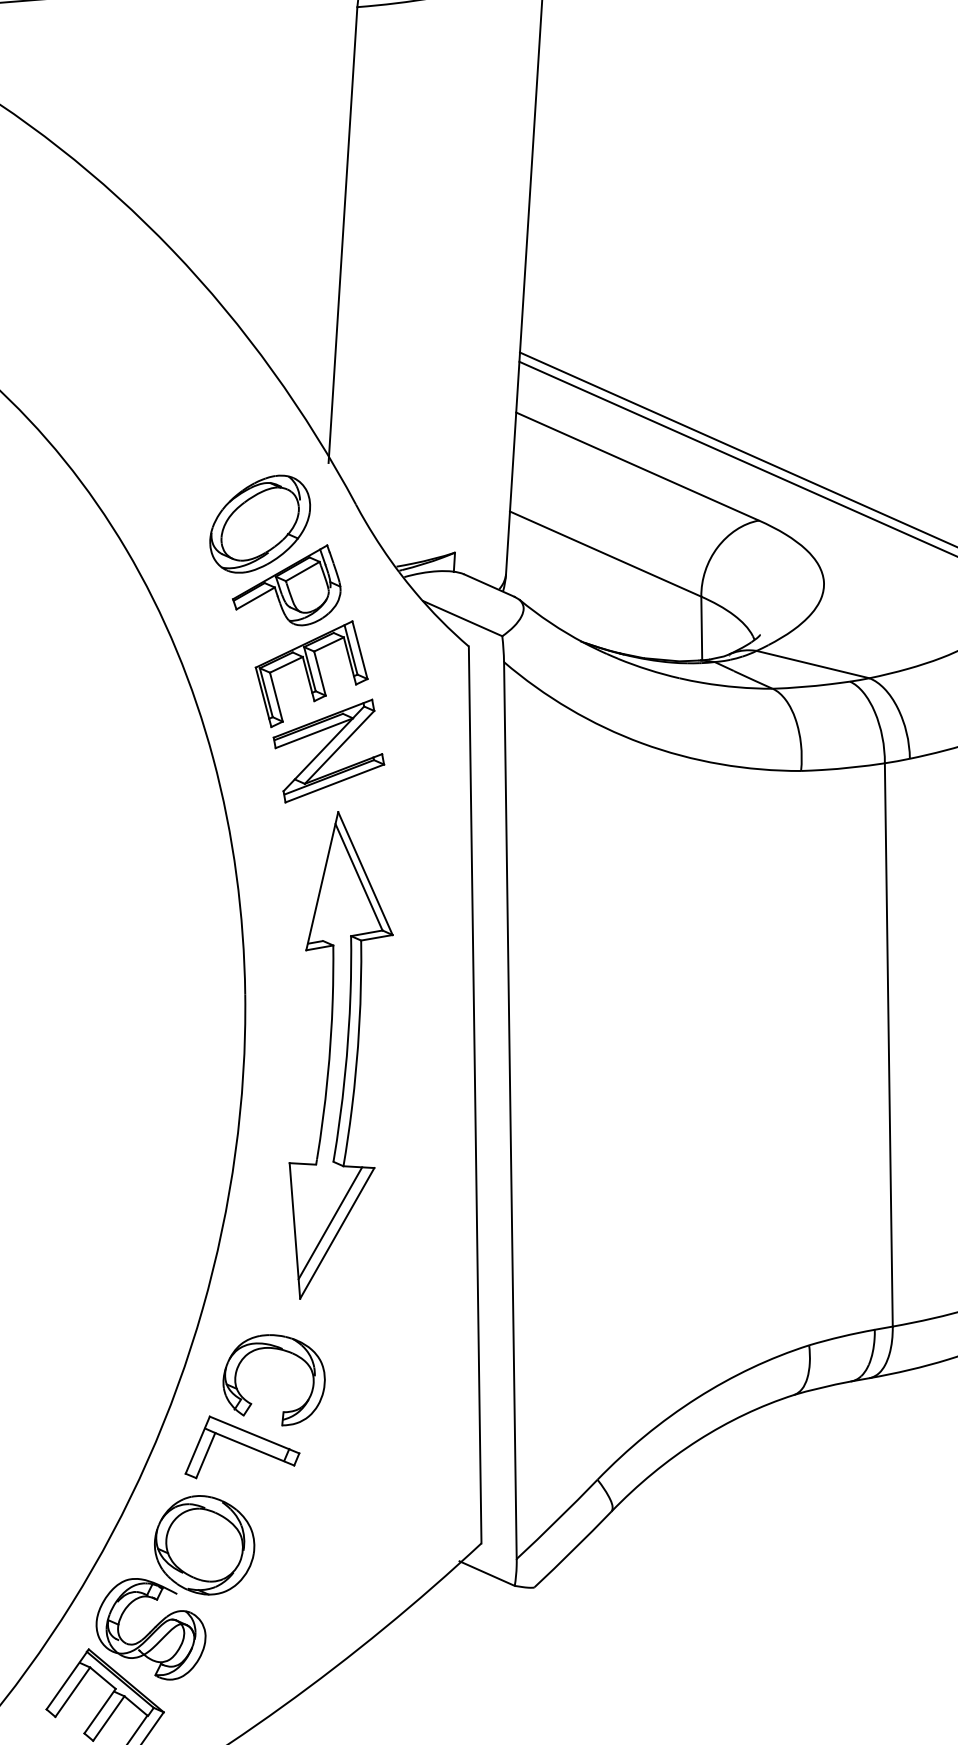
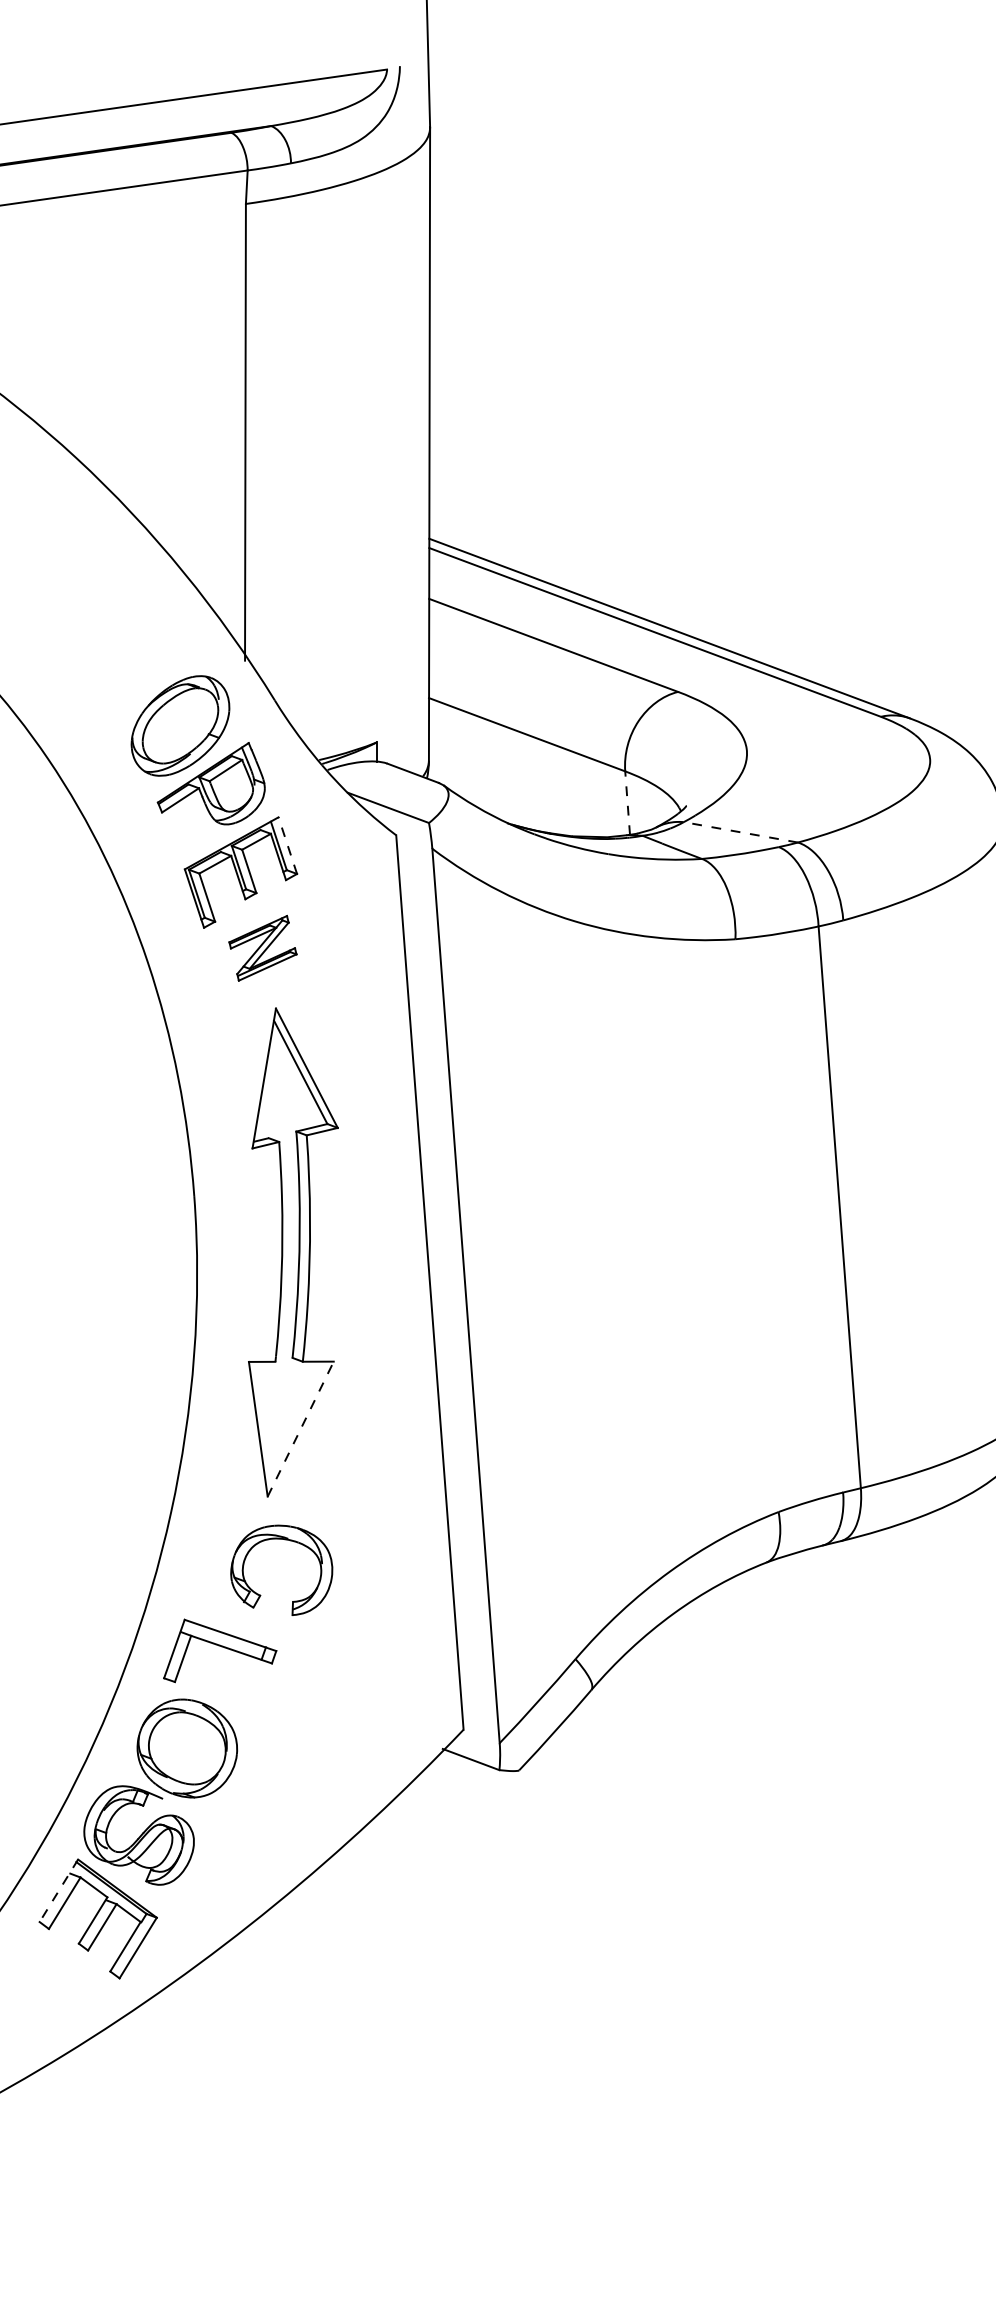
line: (701, 628) -> (627, 803), solid -> dashed
line: (359, 650) -> (287, 845), solid -> dashed
line: (812, 664) -> (740, 832), solid -> dashed
part: (328, 751) -> (262, 948), size x0.6
line: (329, 1223) -> (292, 1419), removed
line: (337, 1232) -> (300, 1428), solid -> dashed
part: (278, 1350) -> (284, 1540), moved
line: (67, 1679) -> (58, 1890), solid -> dashed

